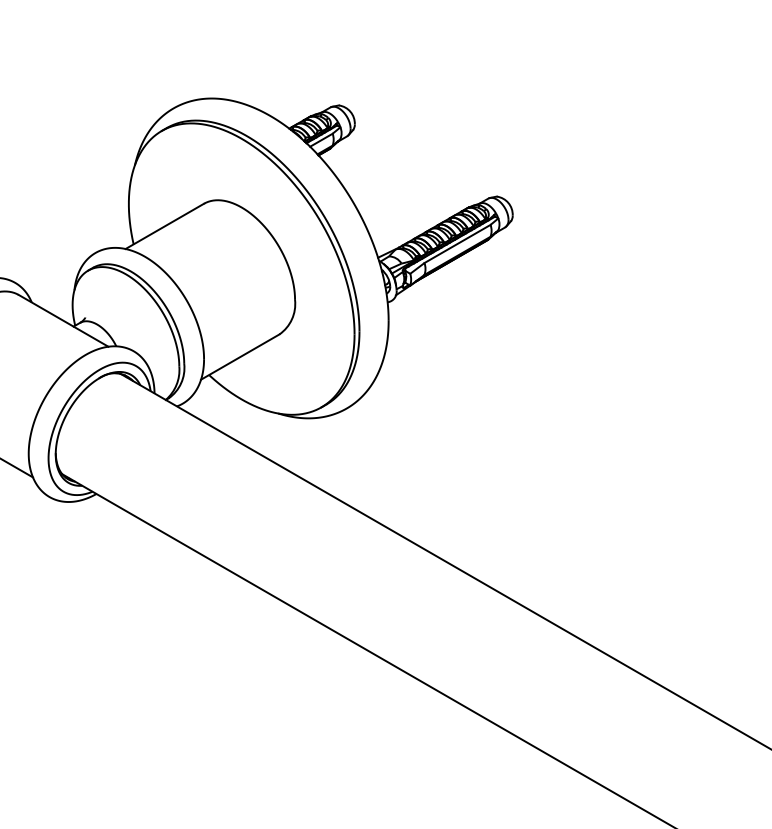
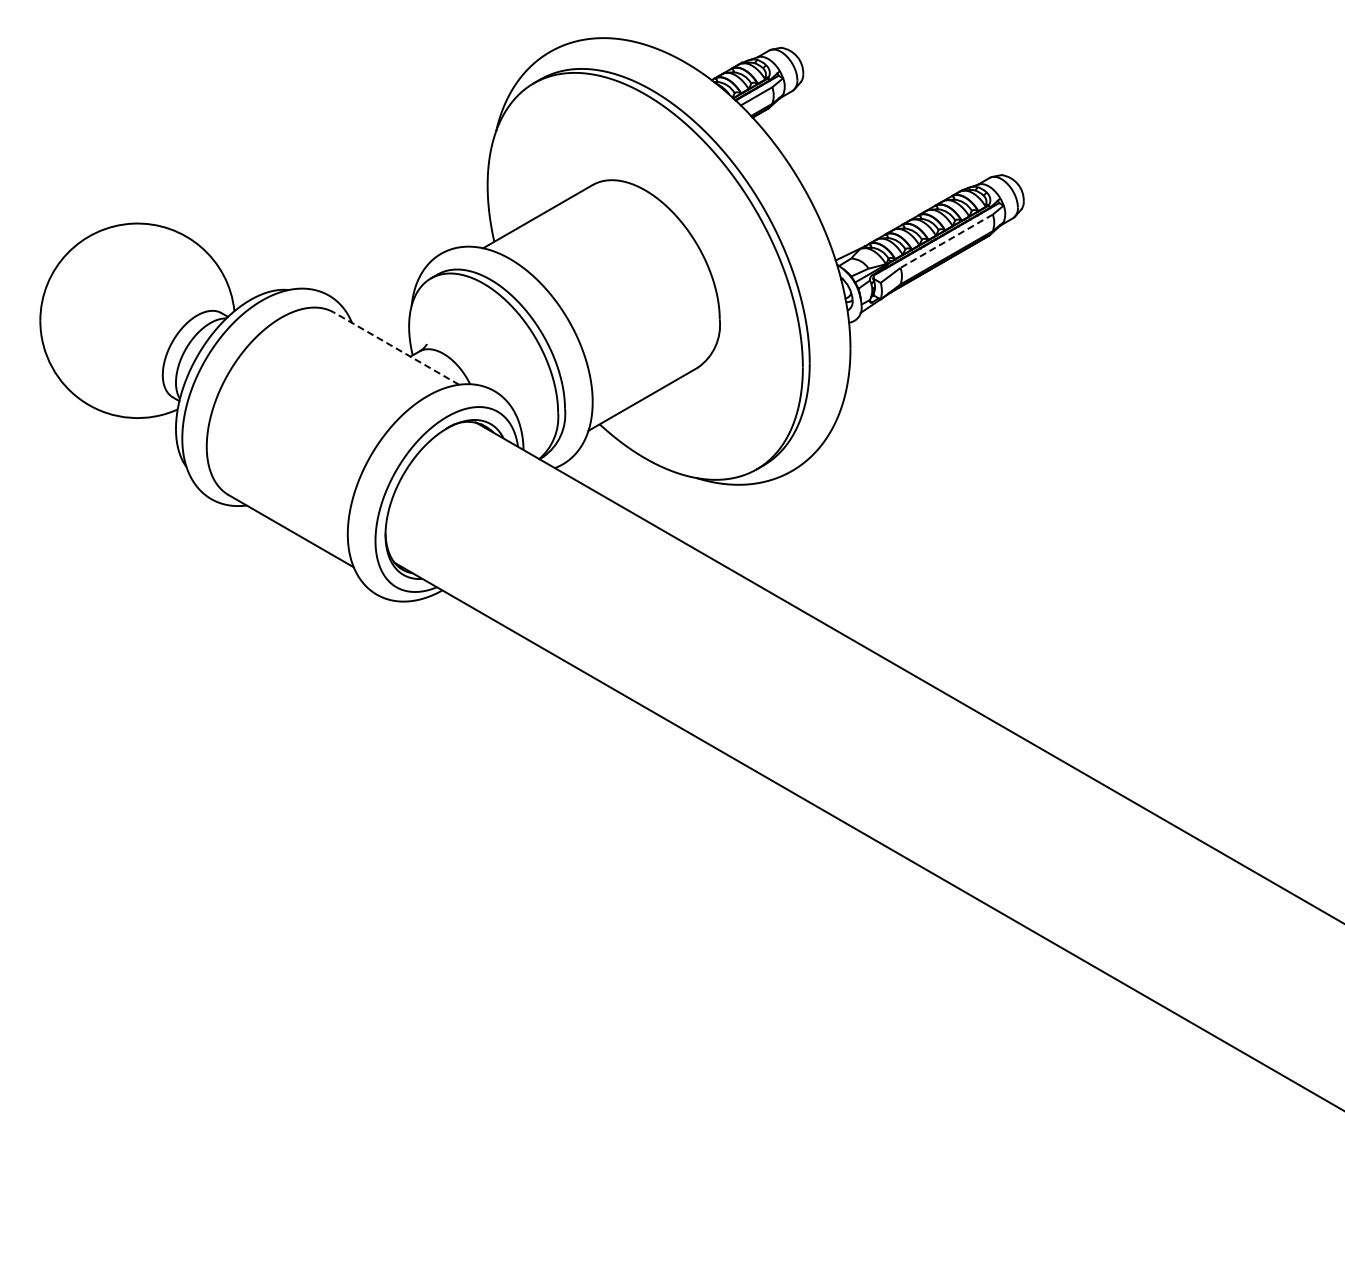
line: (457, 244) -> (946, 241), solid -> dashed
line: (63, 320) -> (396, 348), solid -> dashed

